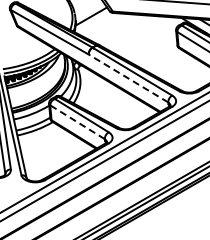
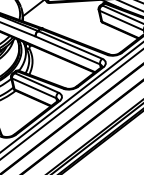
line: (128, 78) -> (67, 50), dashed -> solid
line: (77, 121) -> (34, 87), dashed -> solid

